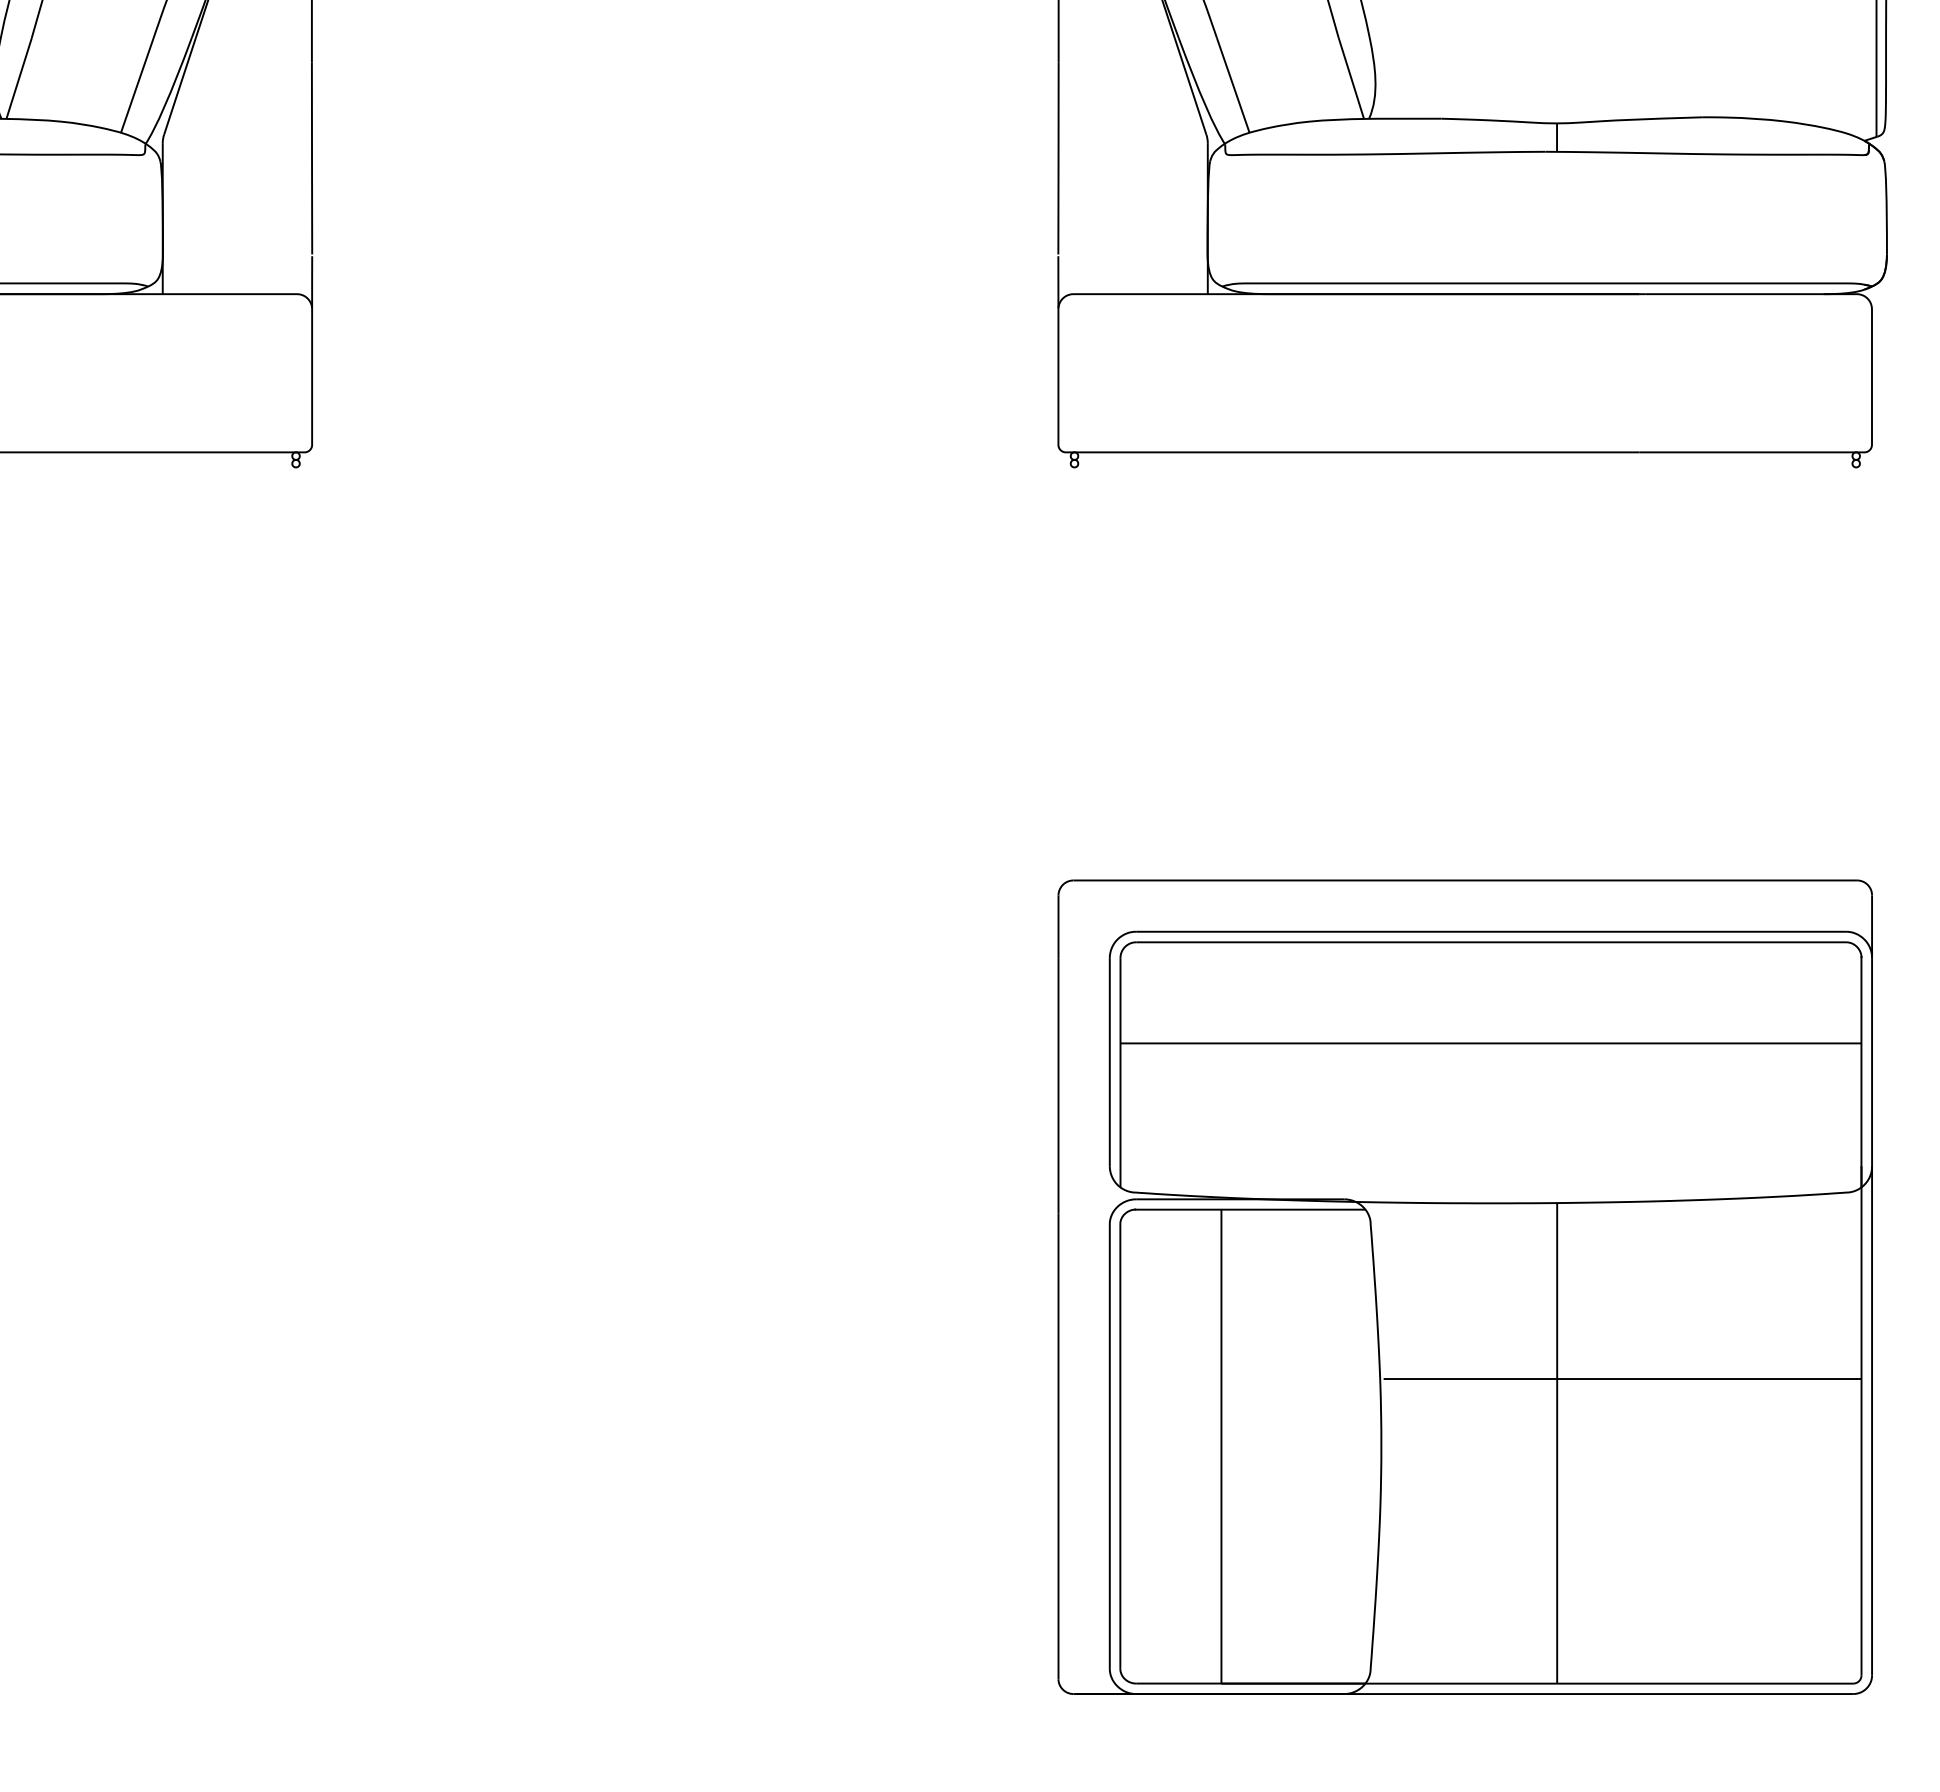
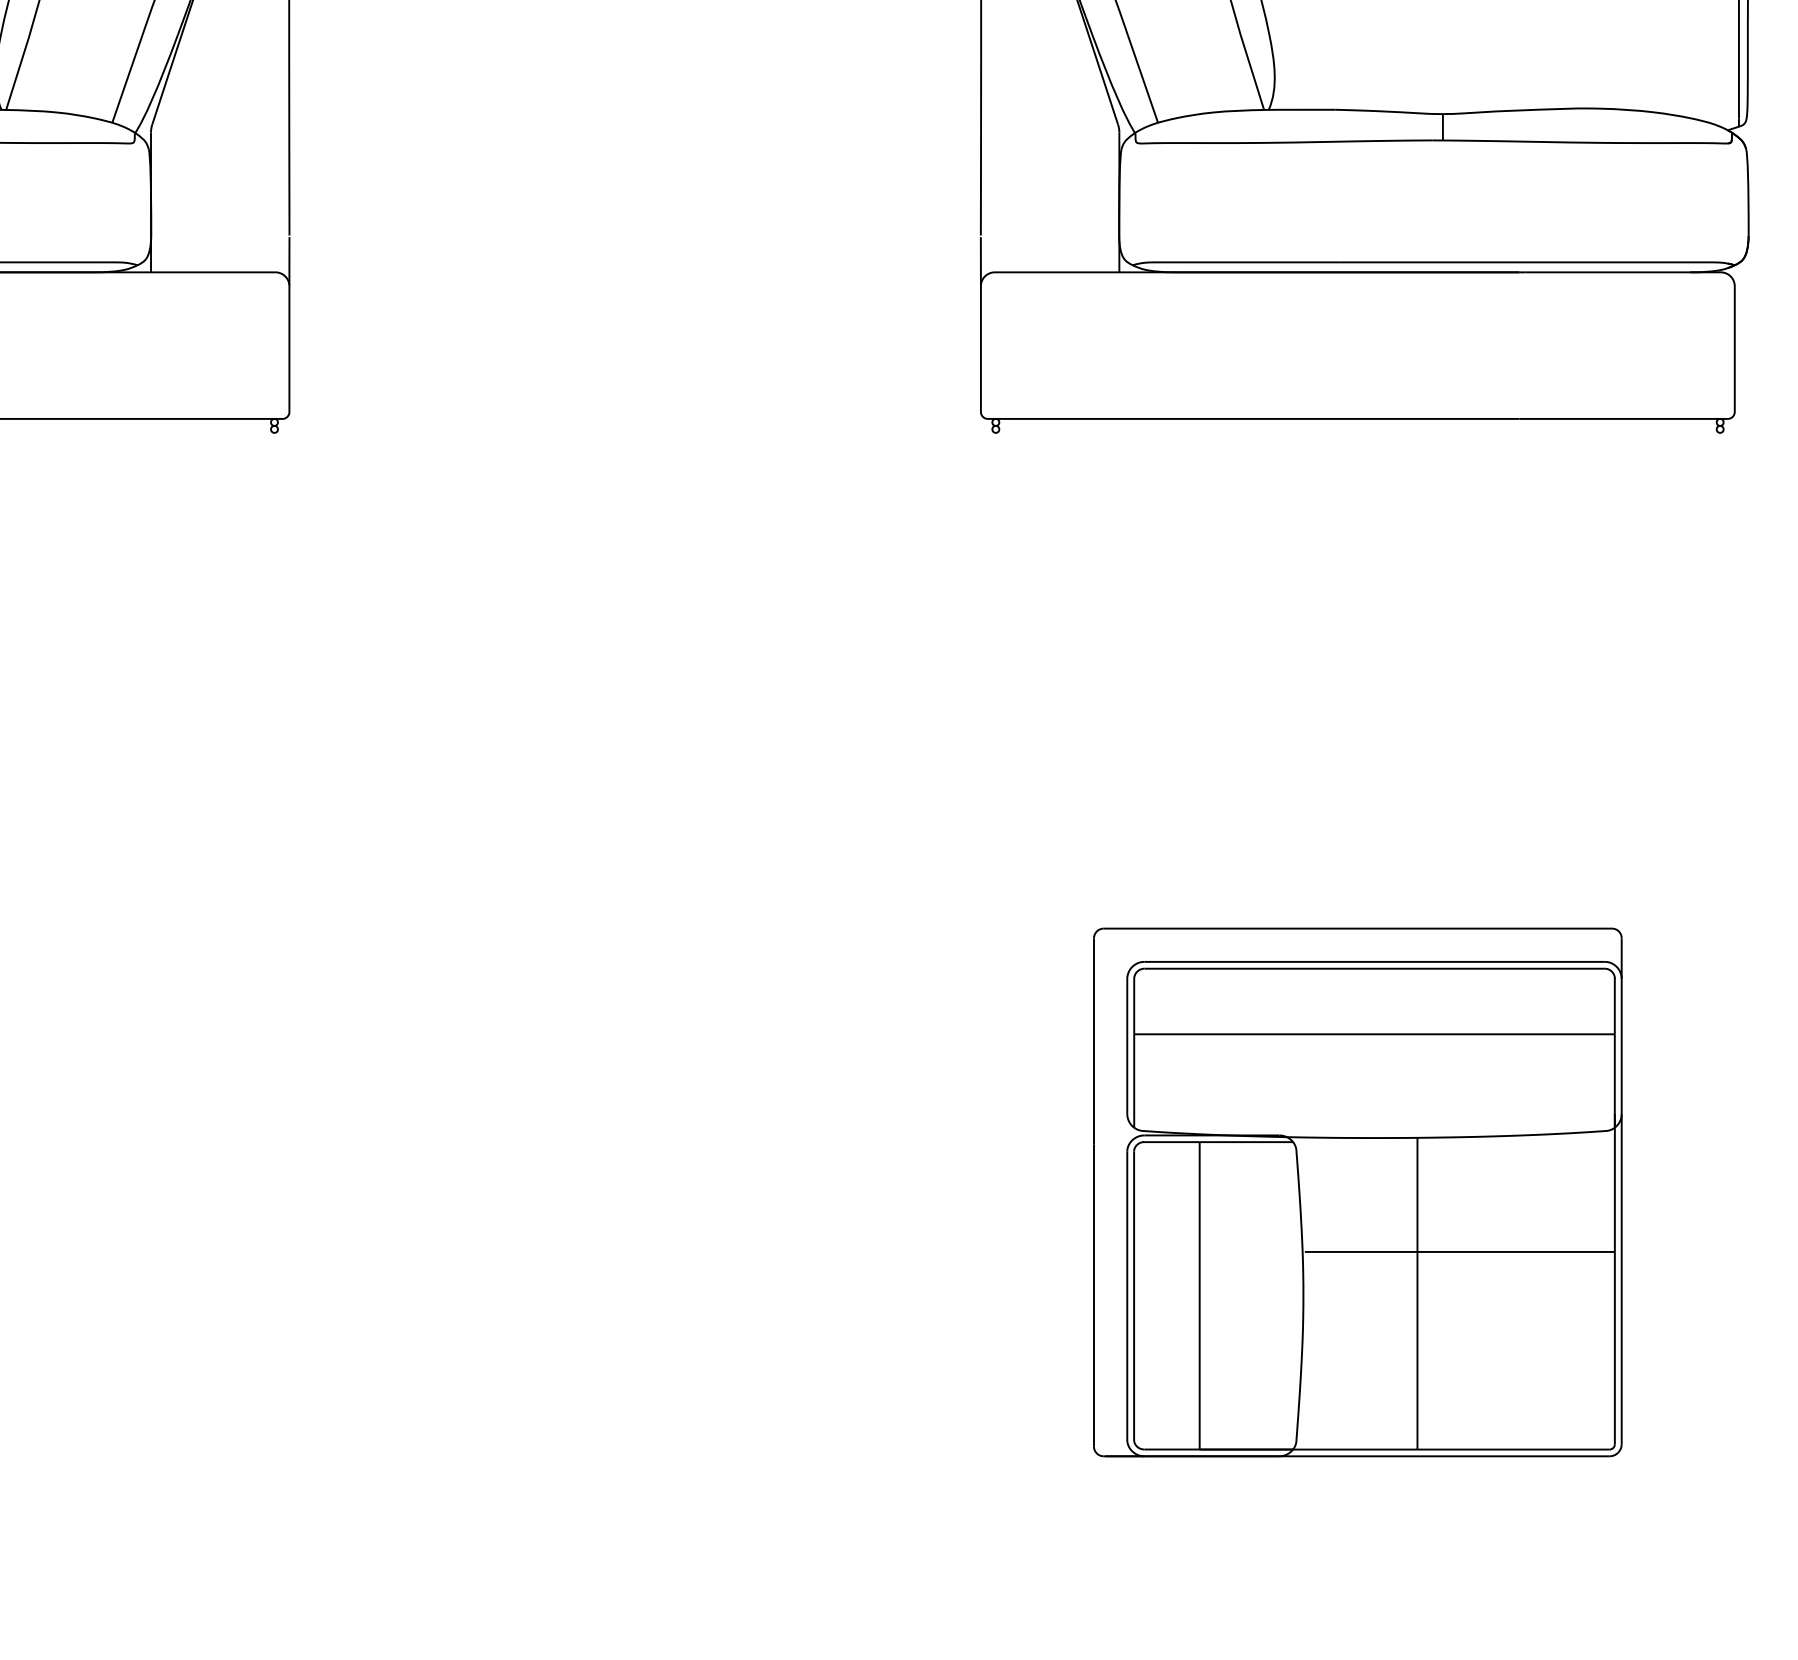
part: (1464, 1286) -> (1357, 1191), size x0.7

